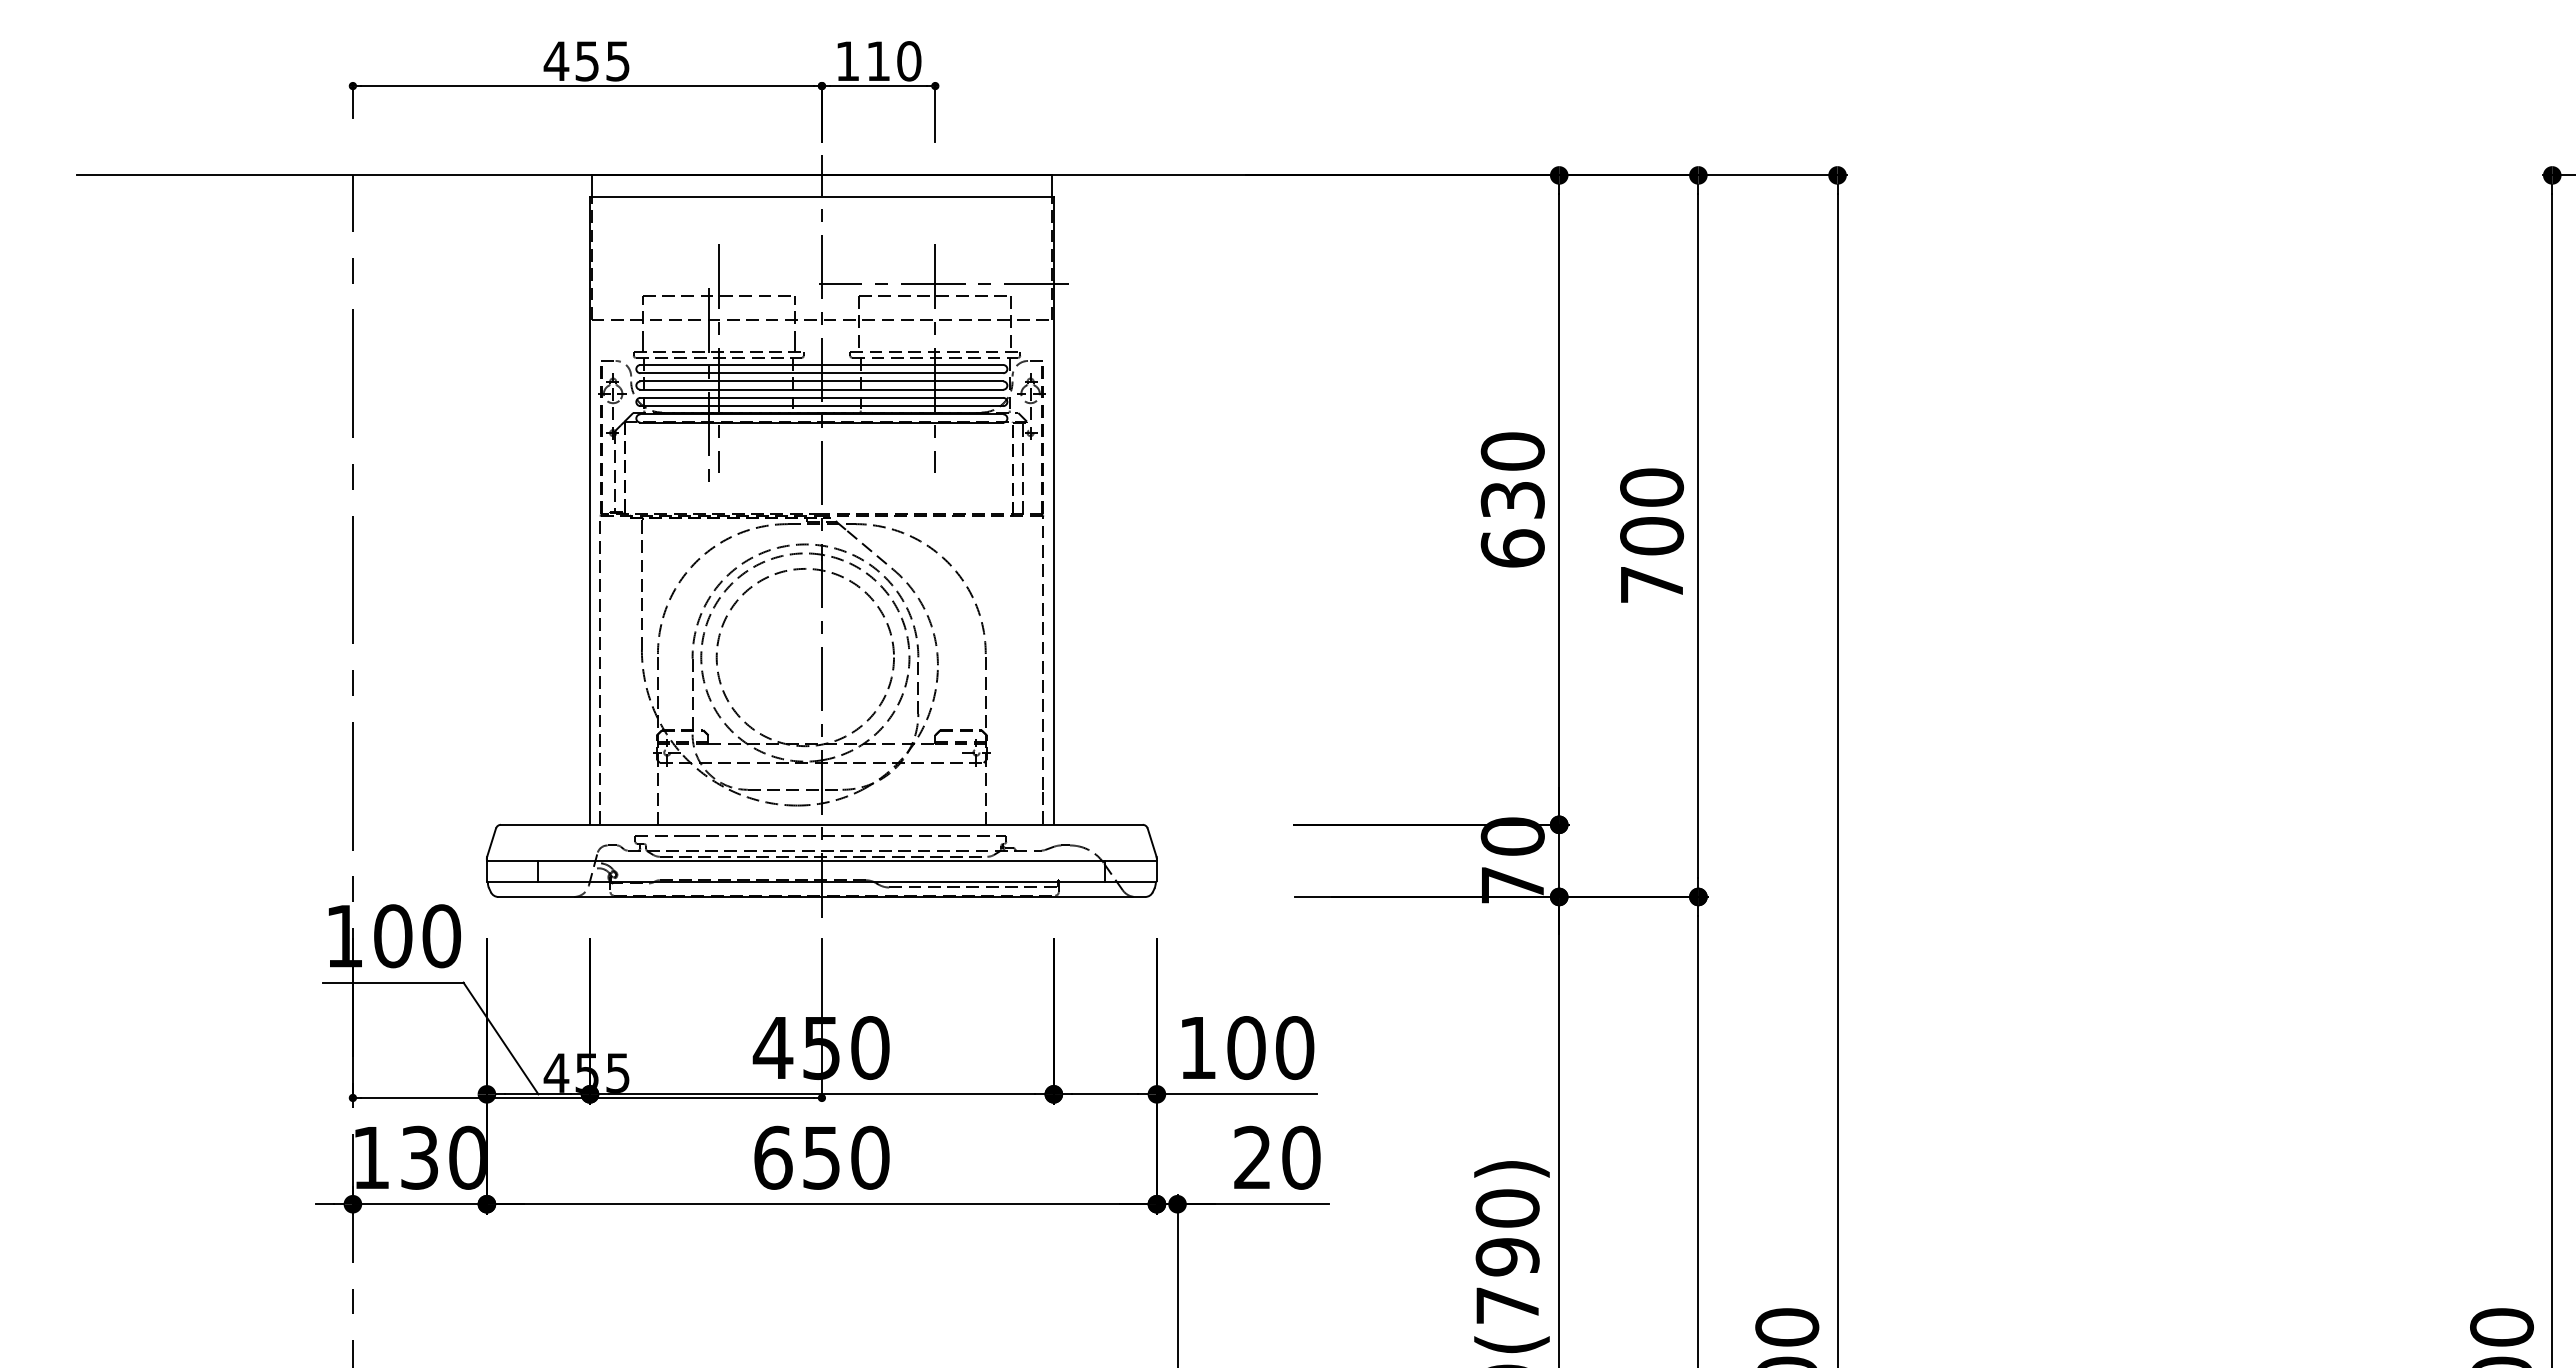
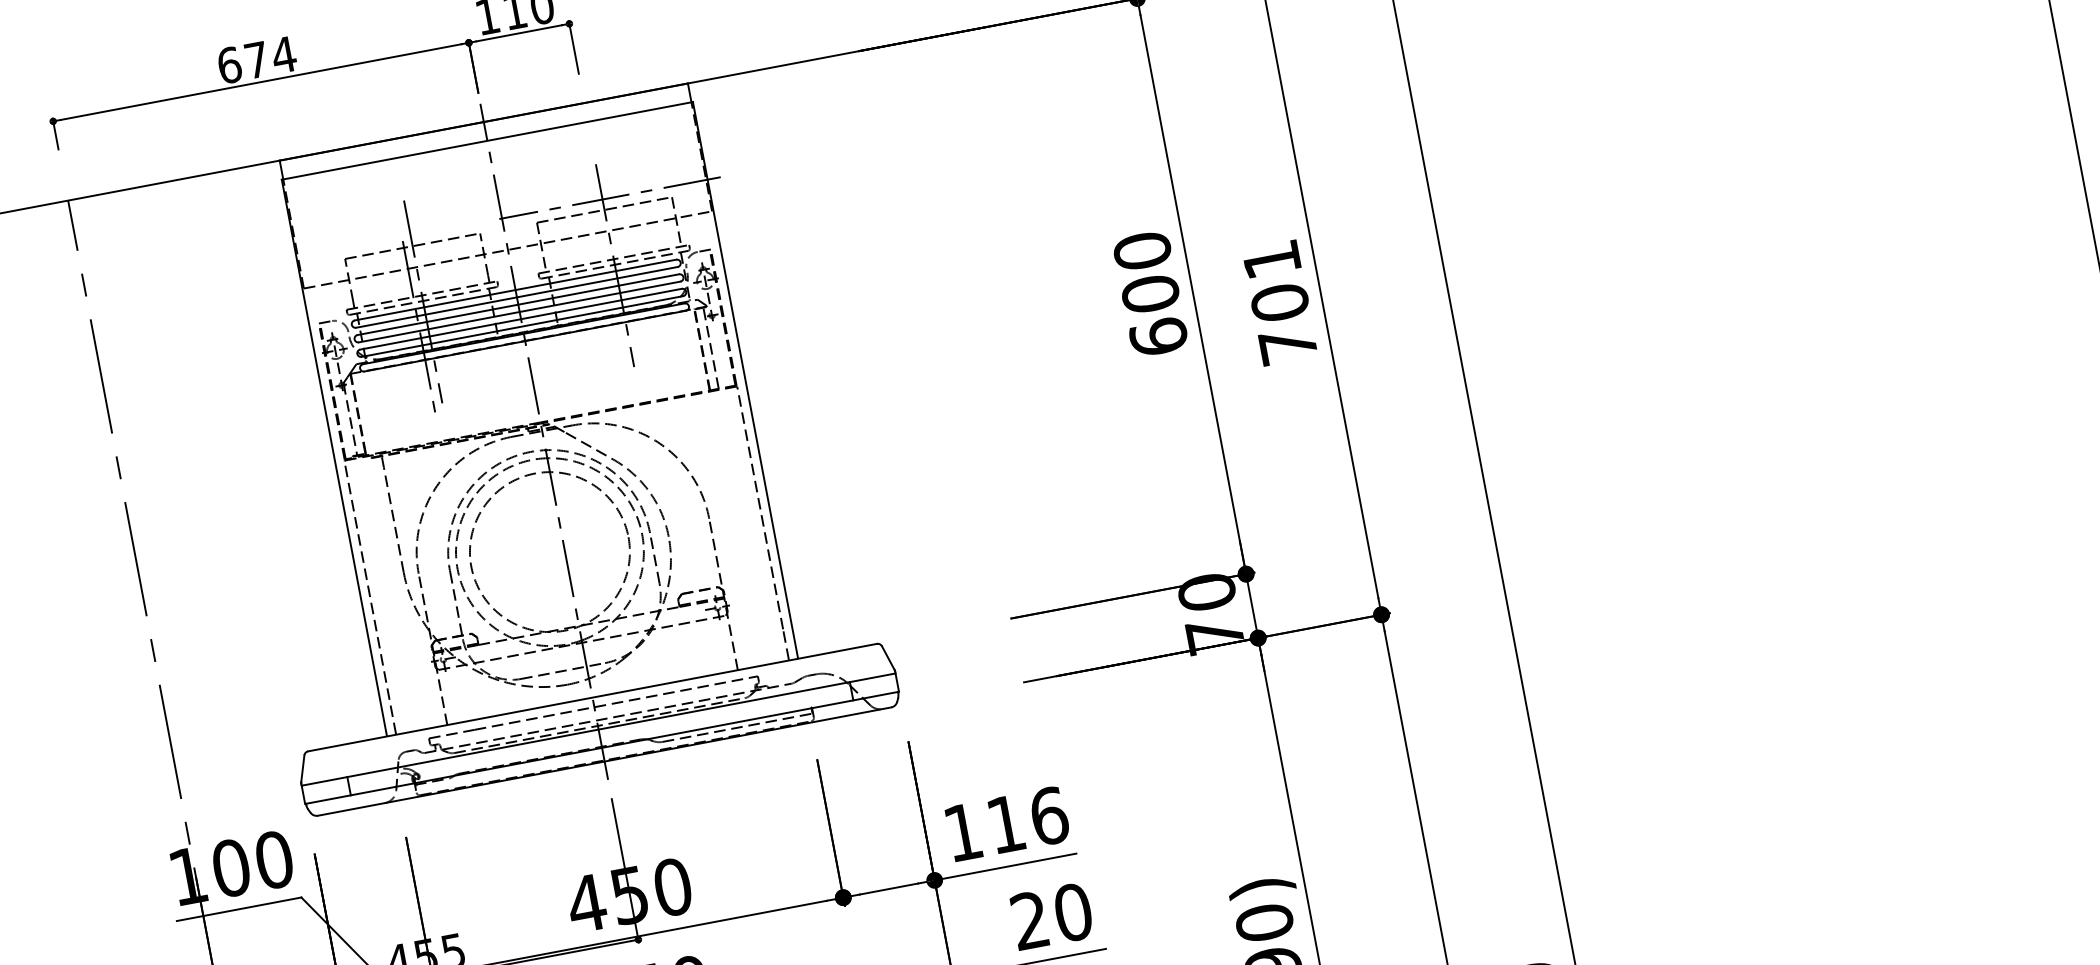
text: (586, 61) -> (256, 60), 455 -> 674
text: (1652, 487) -> (1272, 259), 700 -> 701
text: (1512, 500) -> (1150, 294), 630 -> 600
text: (1270, 1047) -> (1027, 819), 100 -> 116

